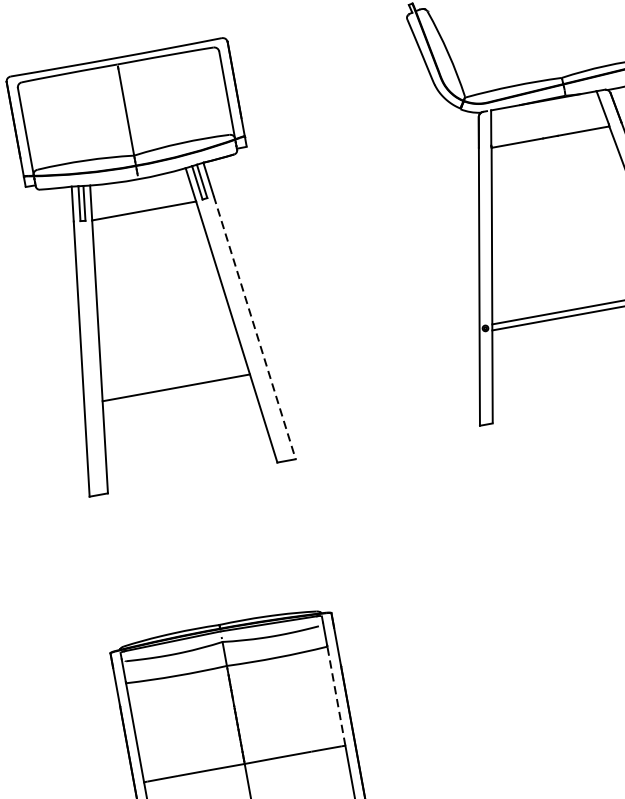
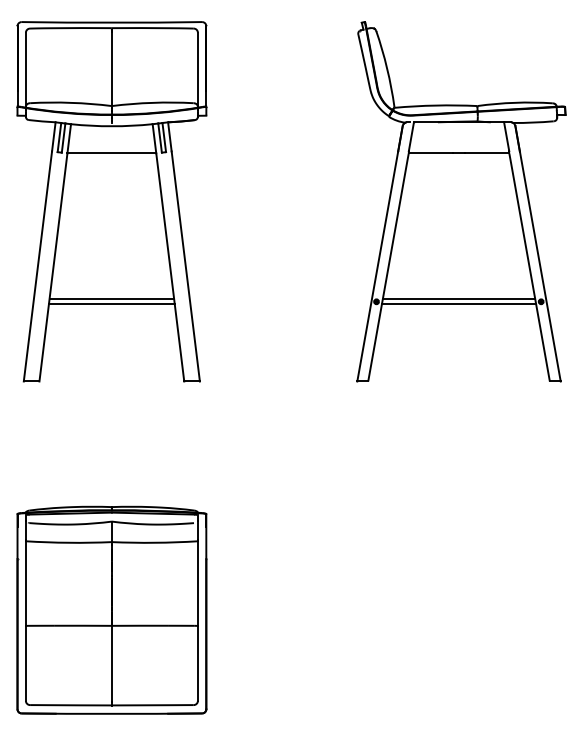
line: (254, 327) -> (185, 266), dashed -> solid
line: (174, 382) -> (111, 299), added
line: (335, 696) -> (197, 583), dashed -> solid

